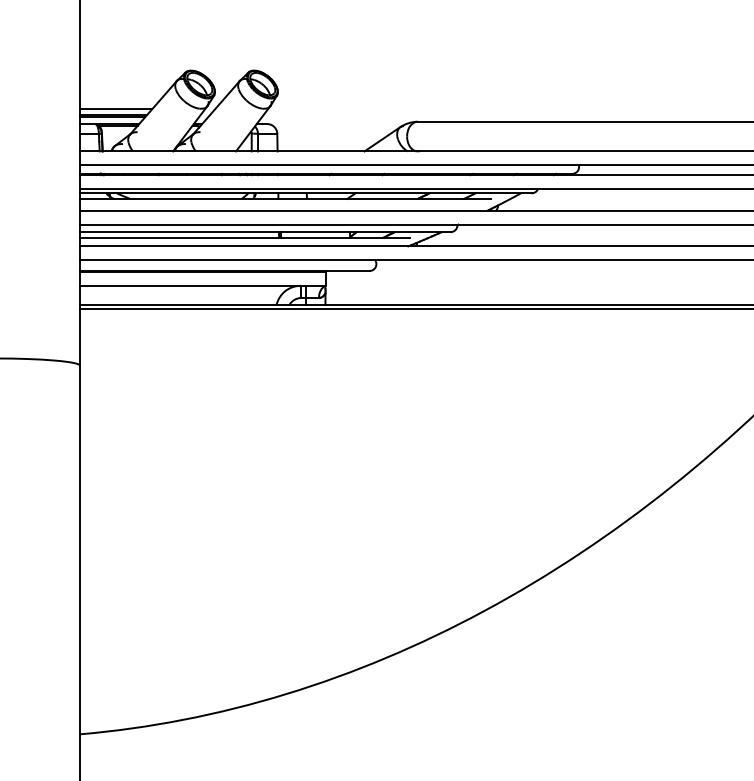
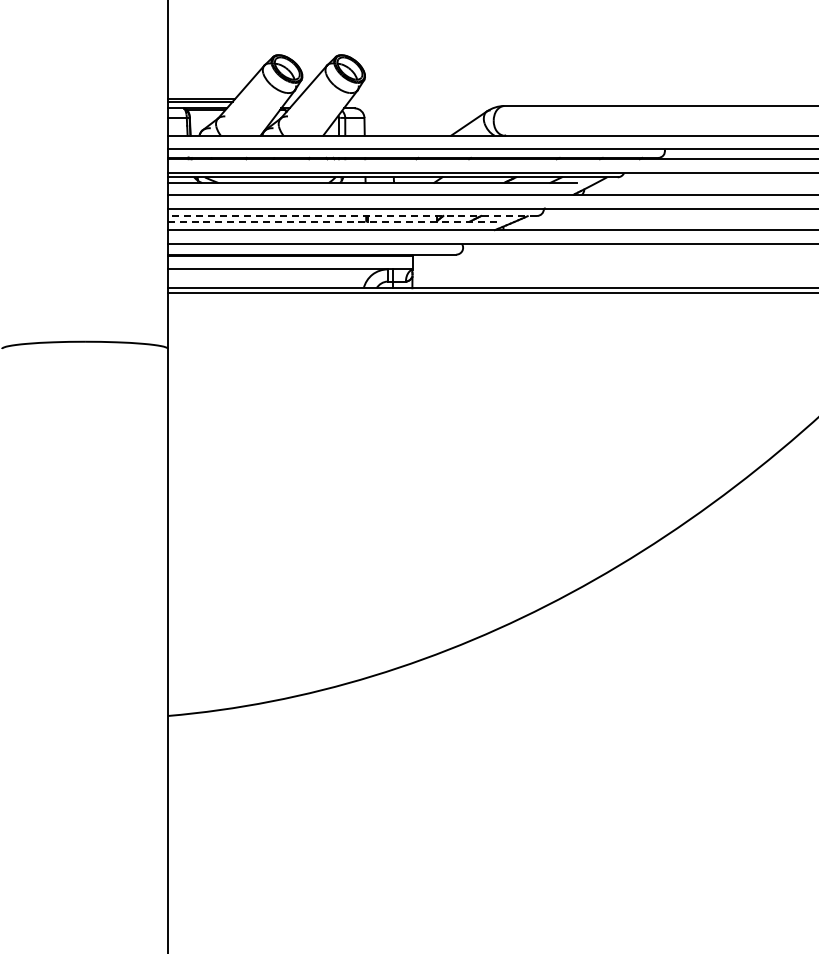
line: (115, 109) -> (203, 93), removed
line: (265, 231) -> (352, 215), solid -> dashed
line: (244, 237) -> (331, 221), solid -> dashed

